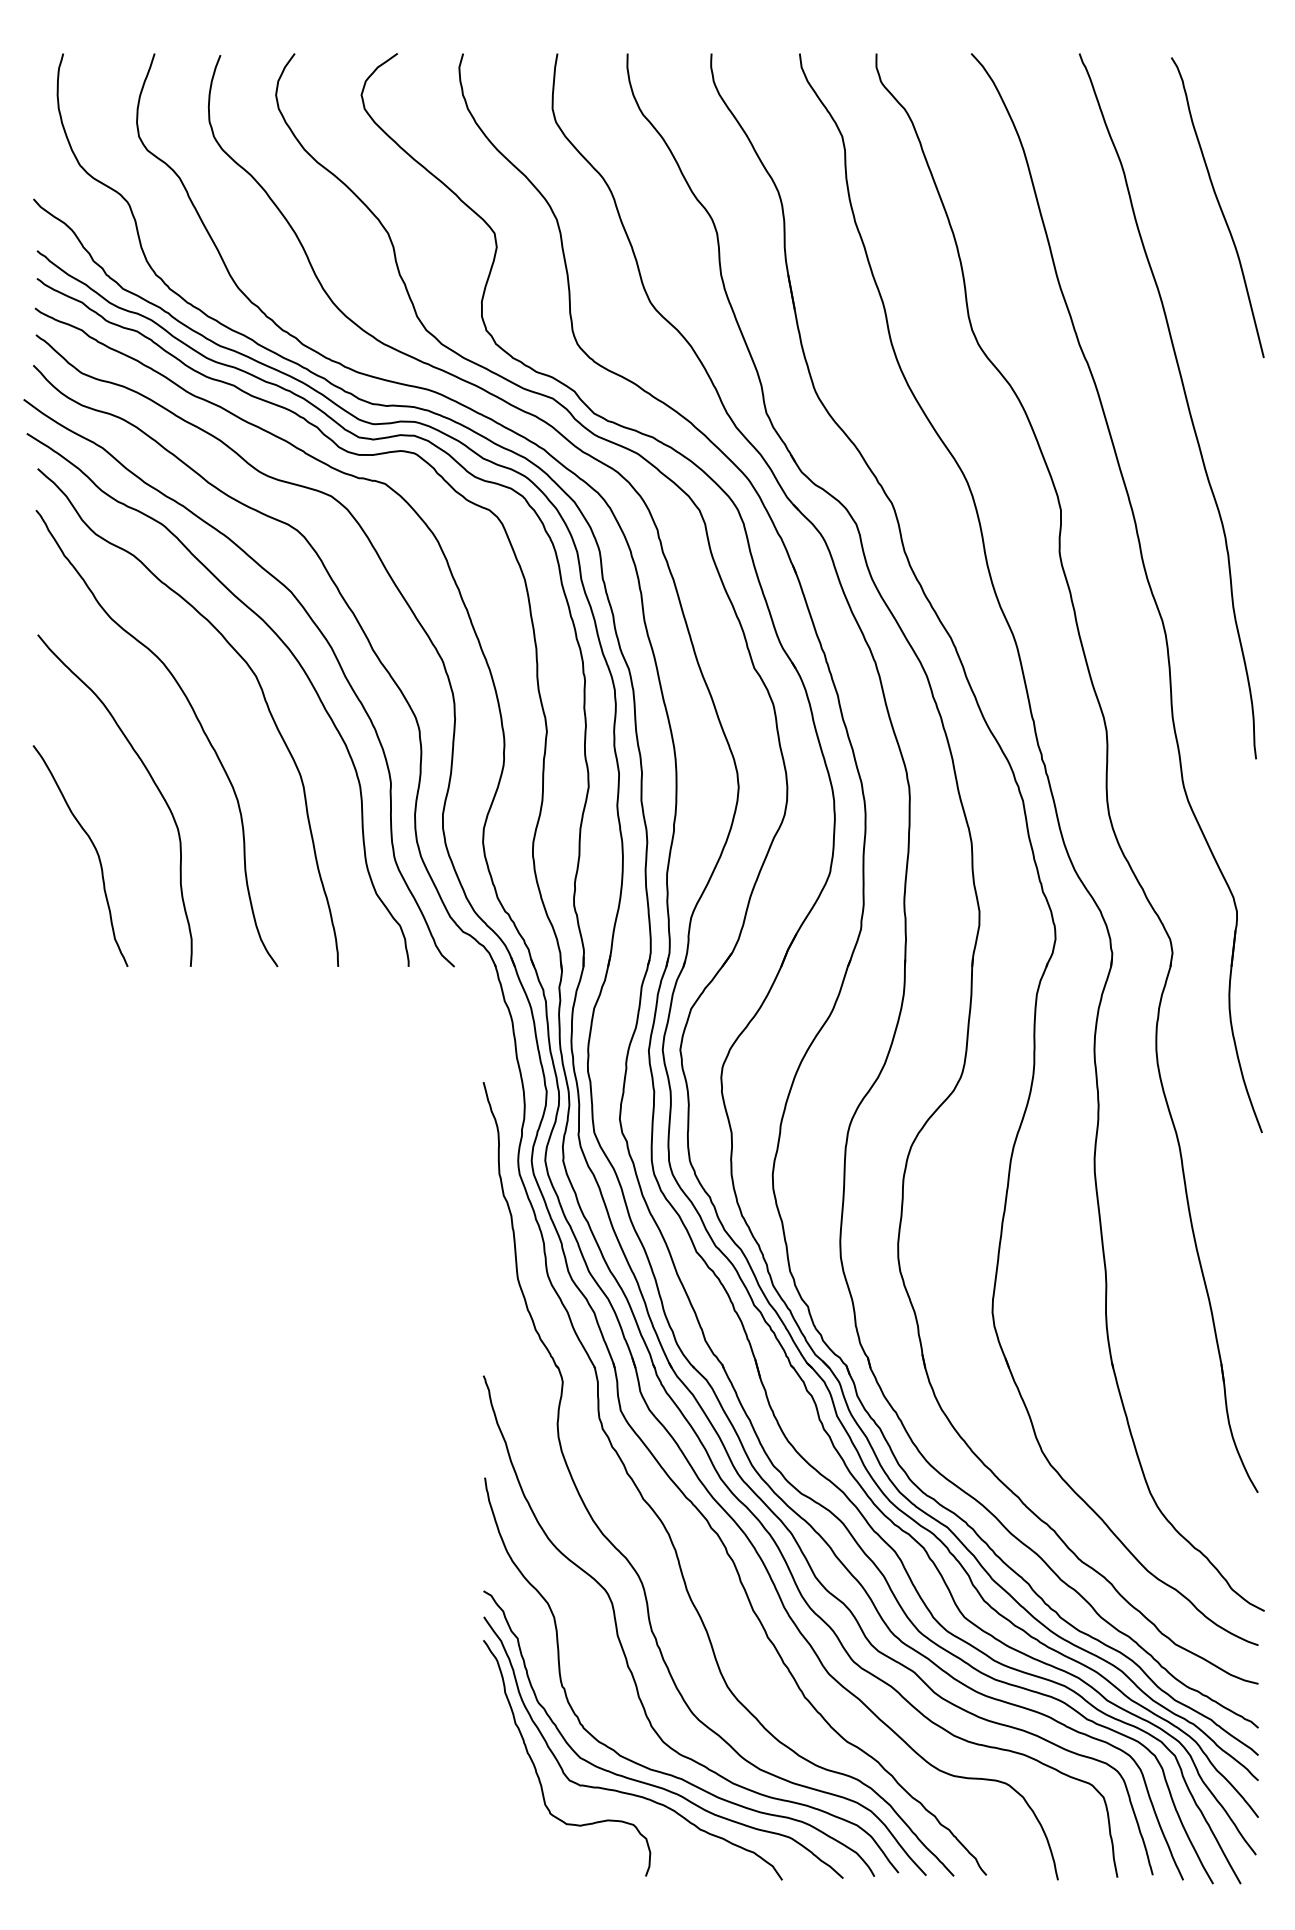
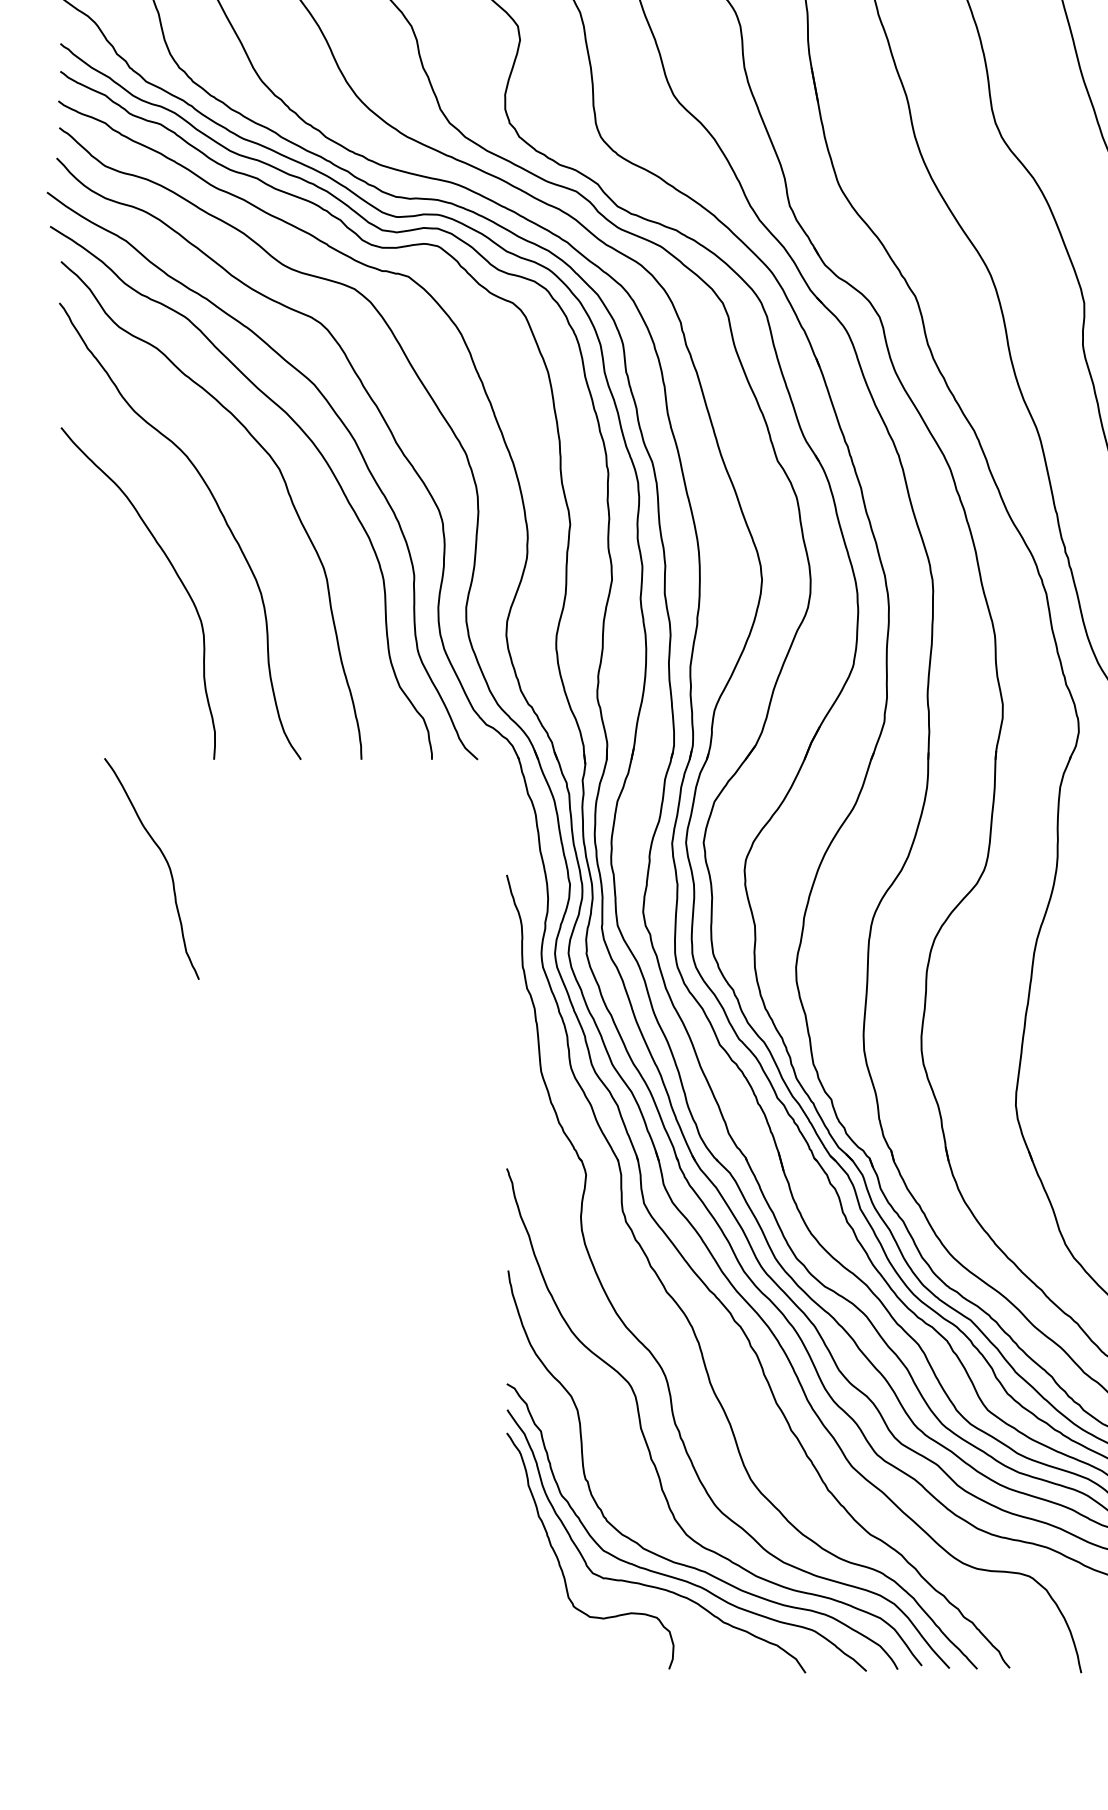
curve: (95, 851) -> (166, 864), moved

